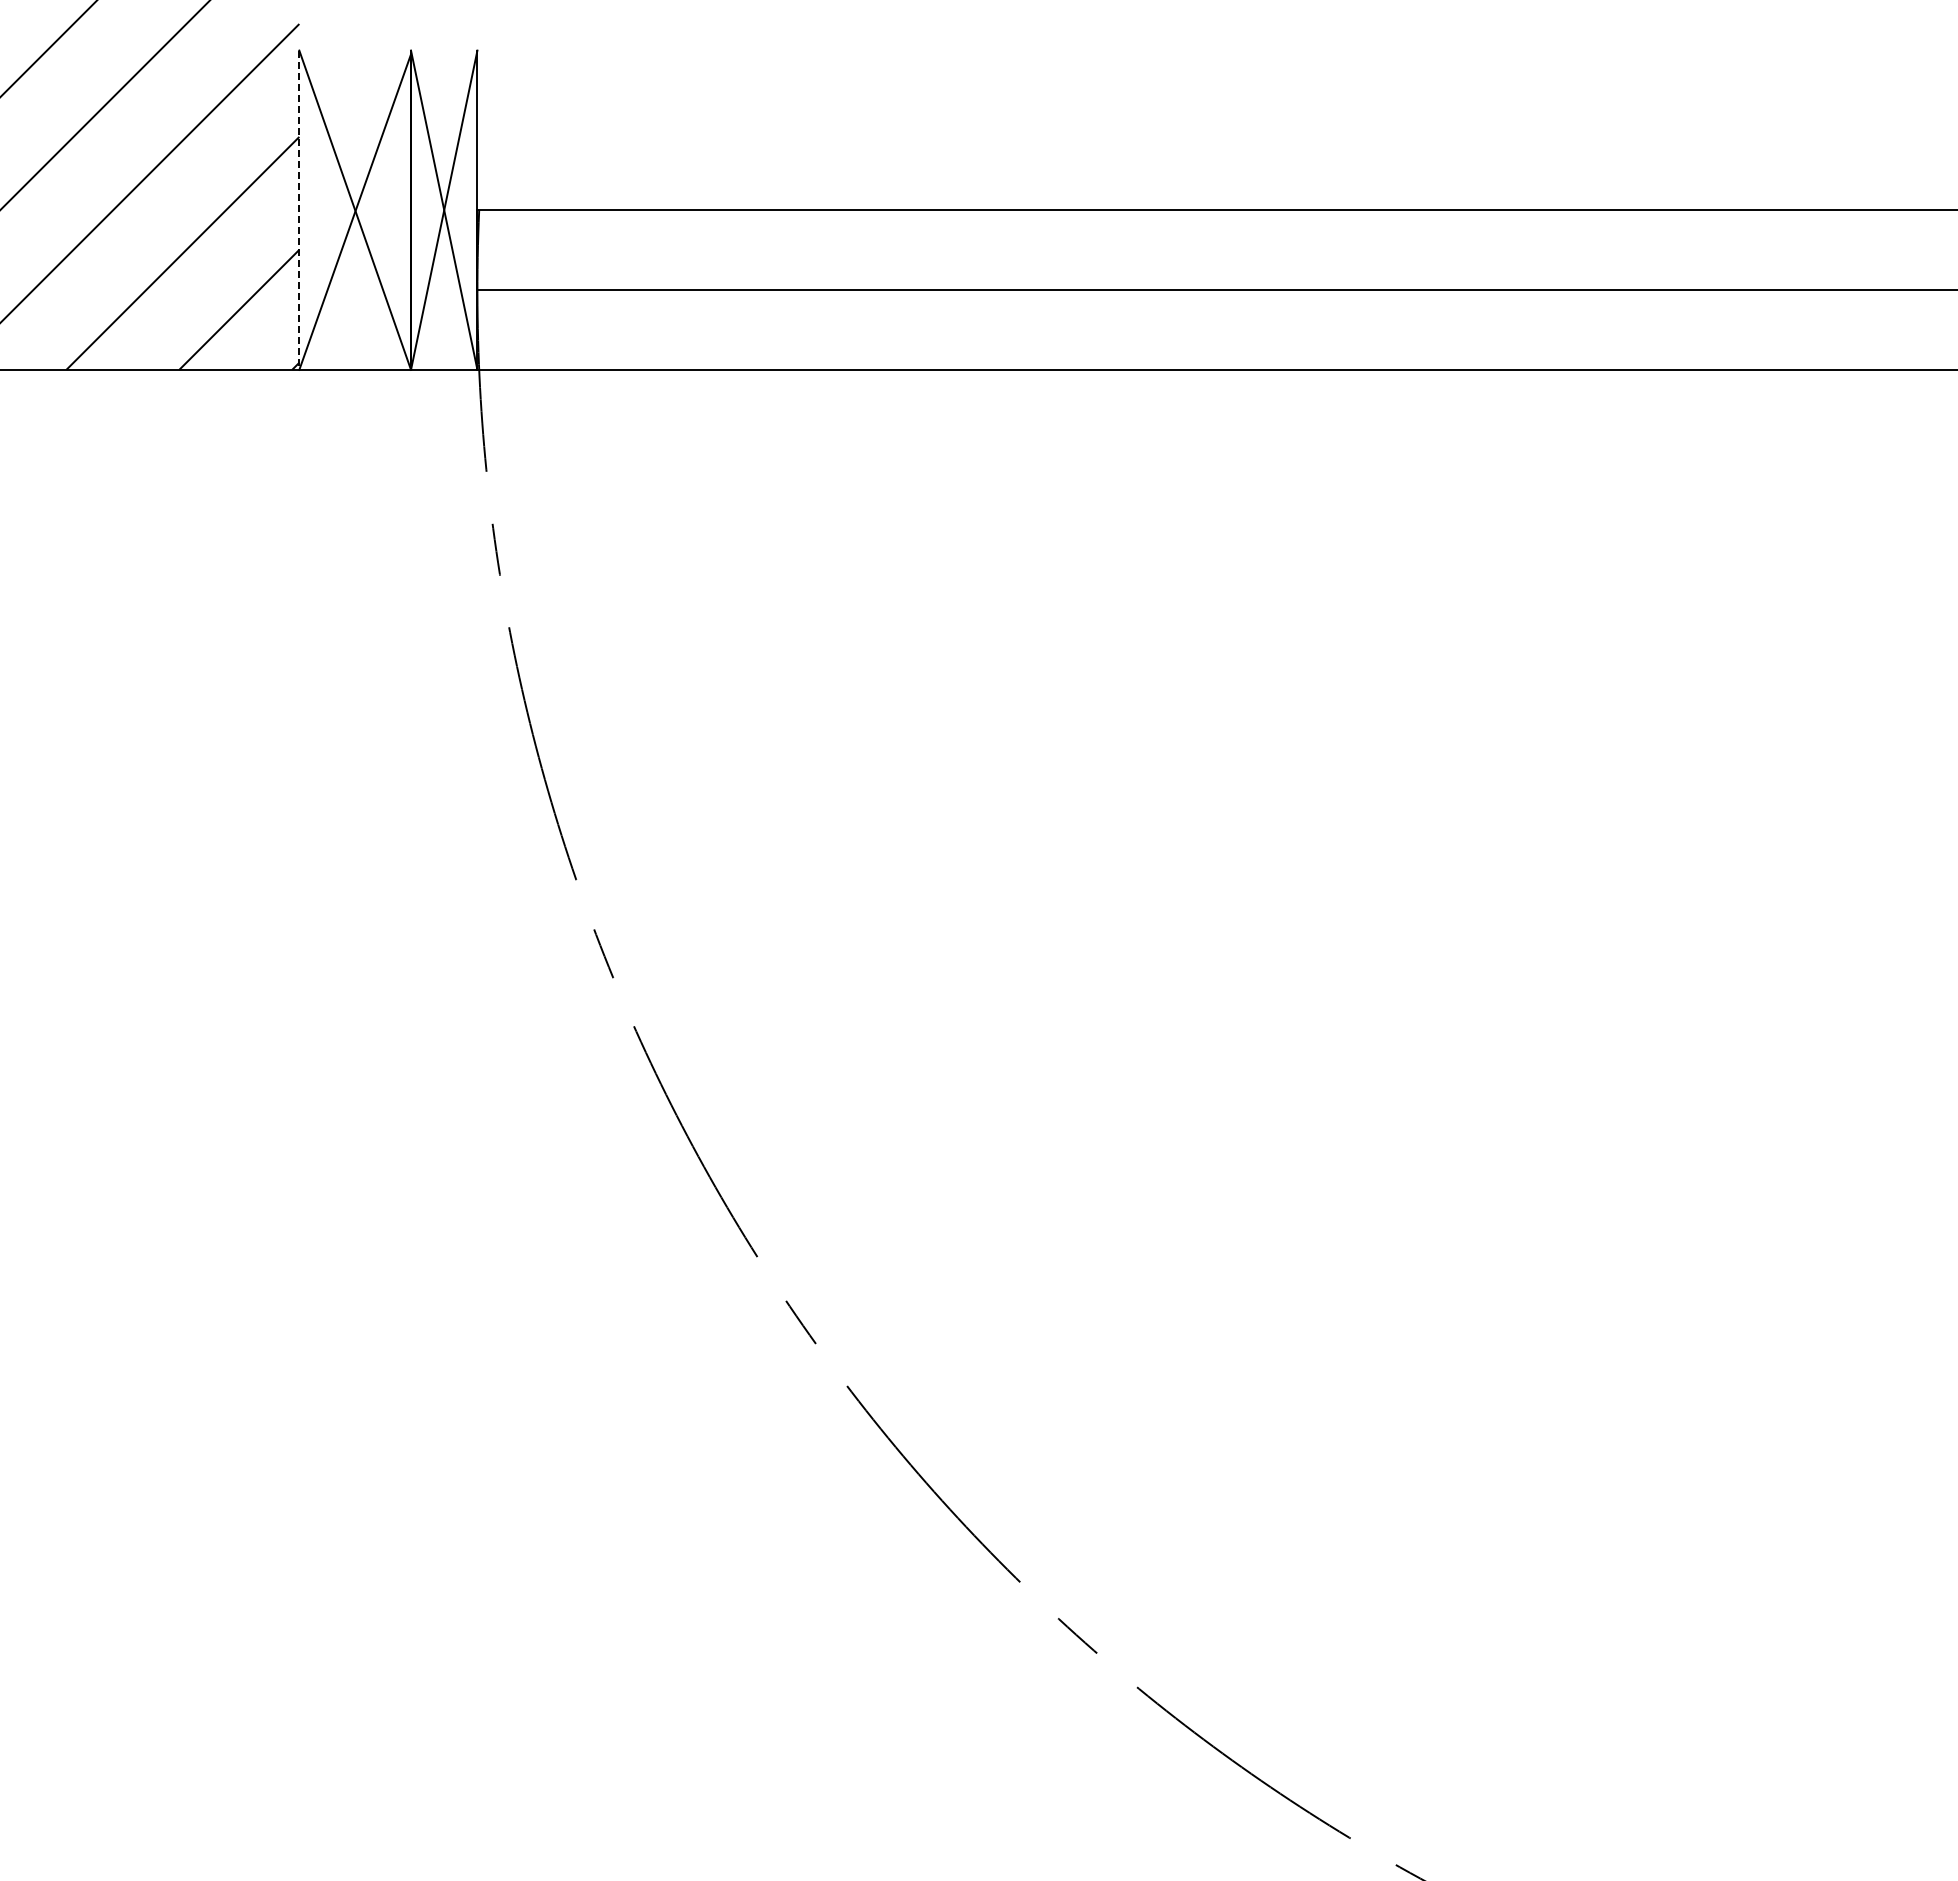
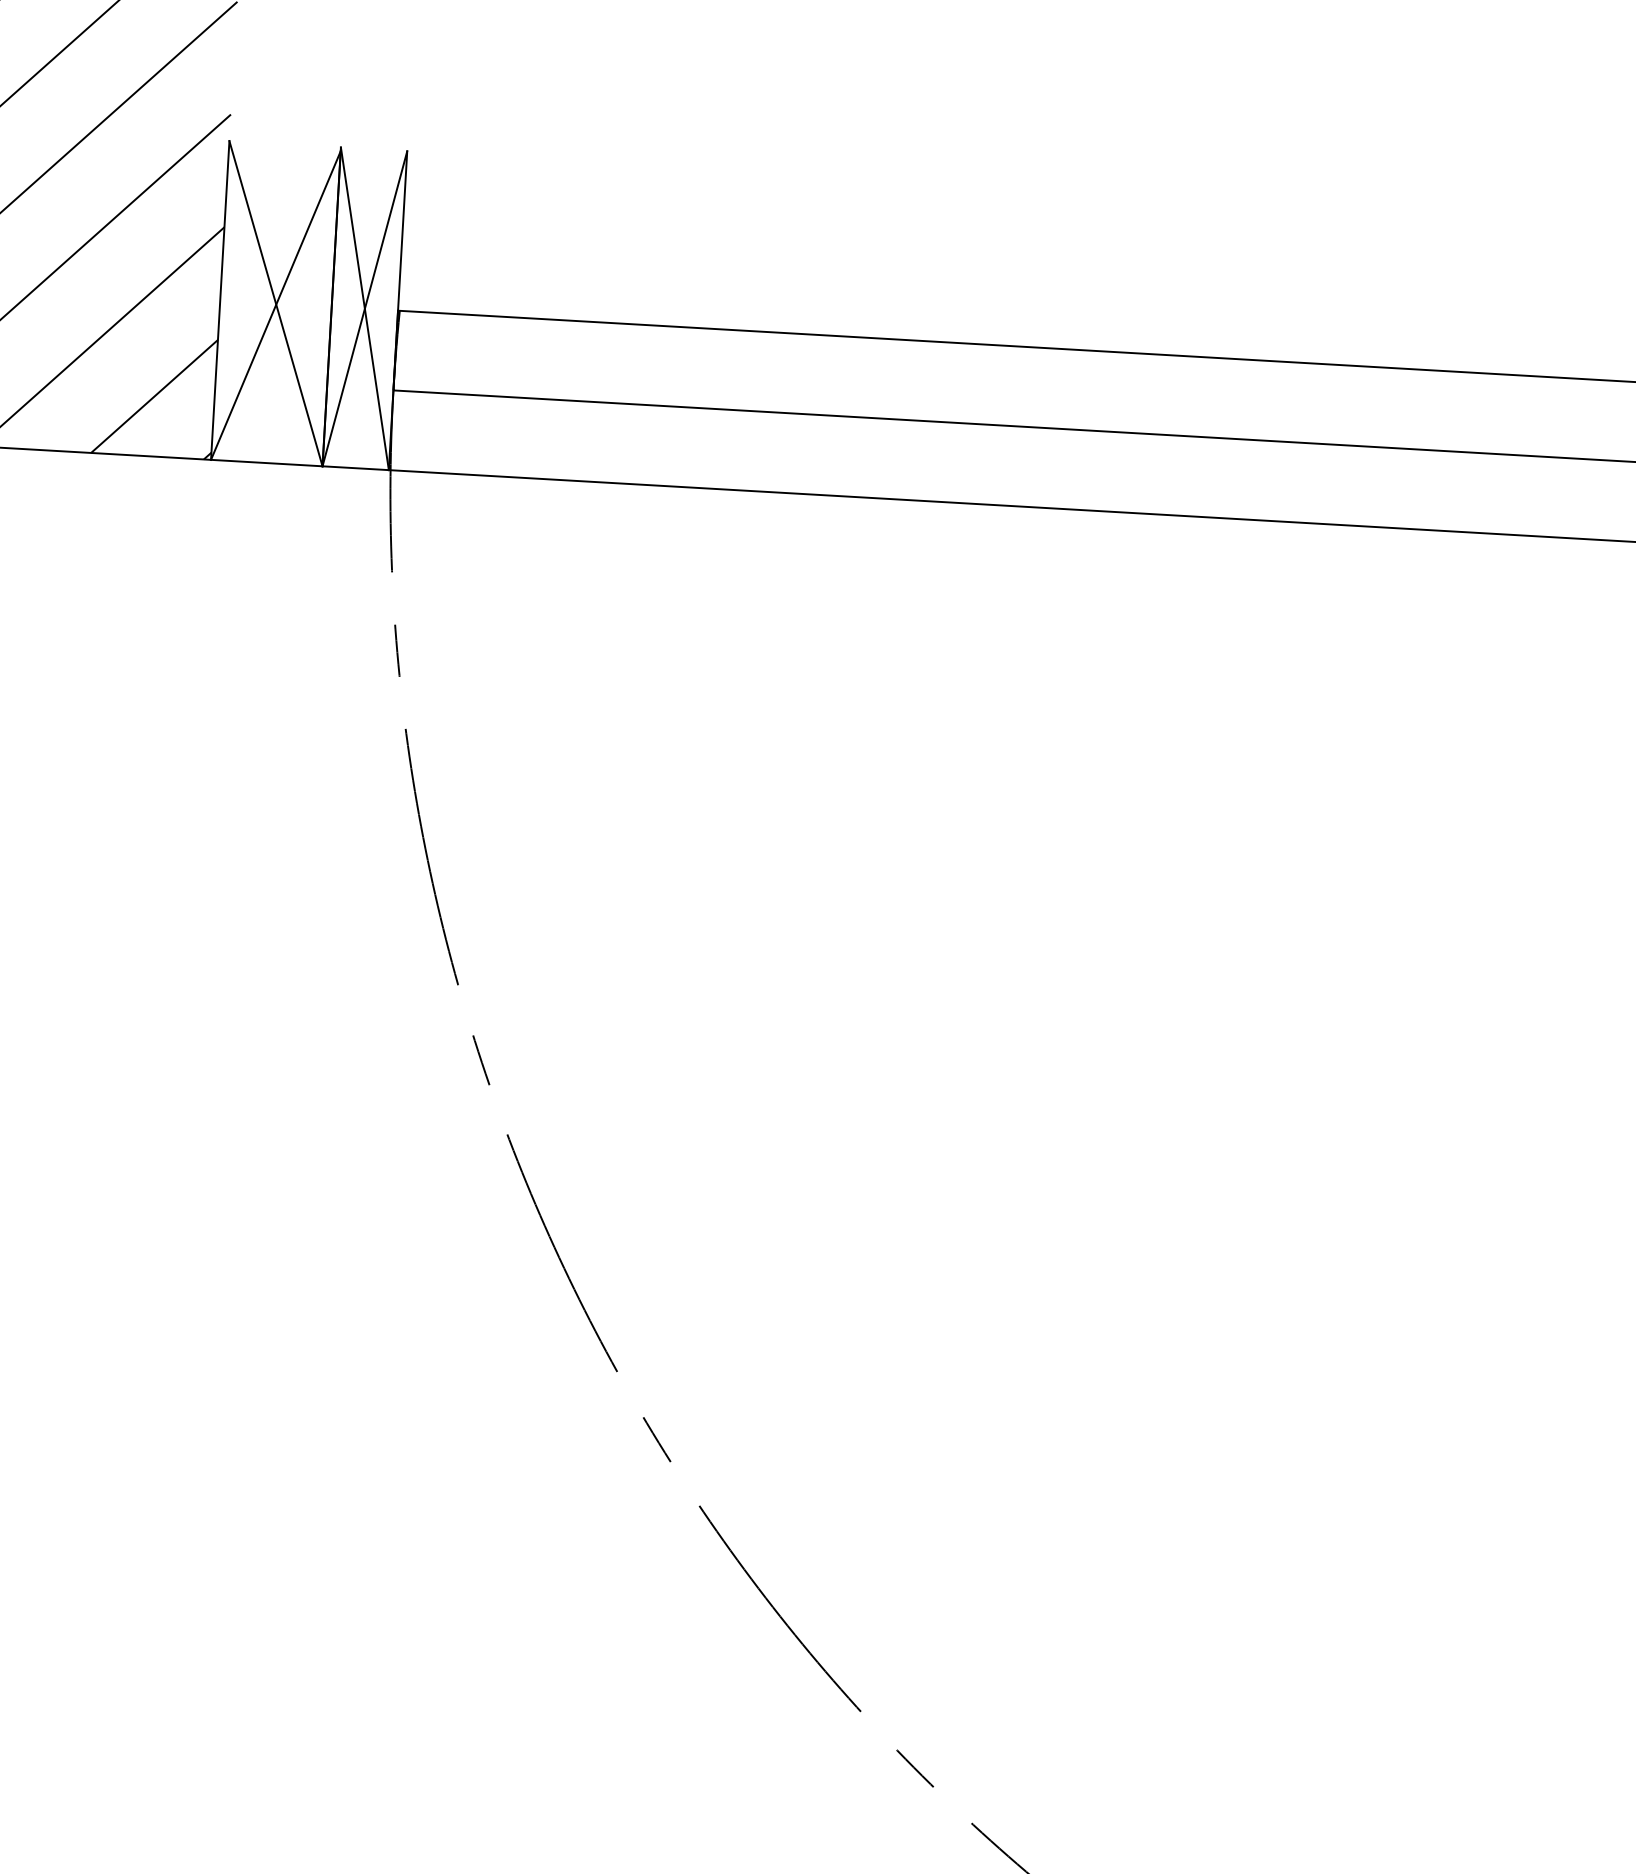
line: (299, 210) -> (220, 300), dashed -> solid

